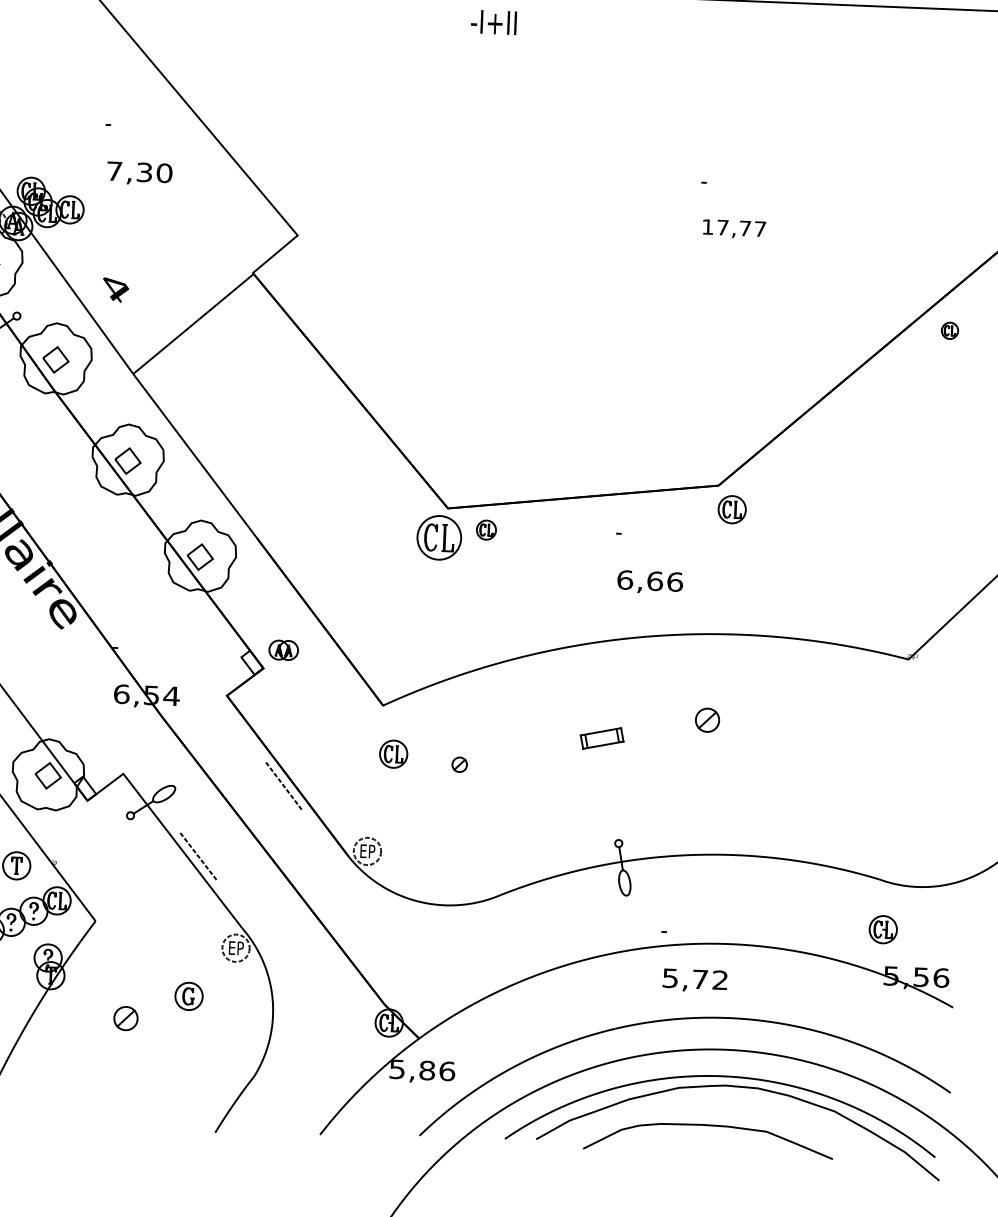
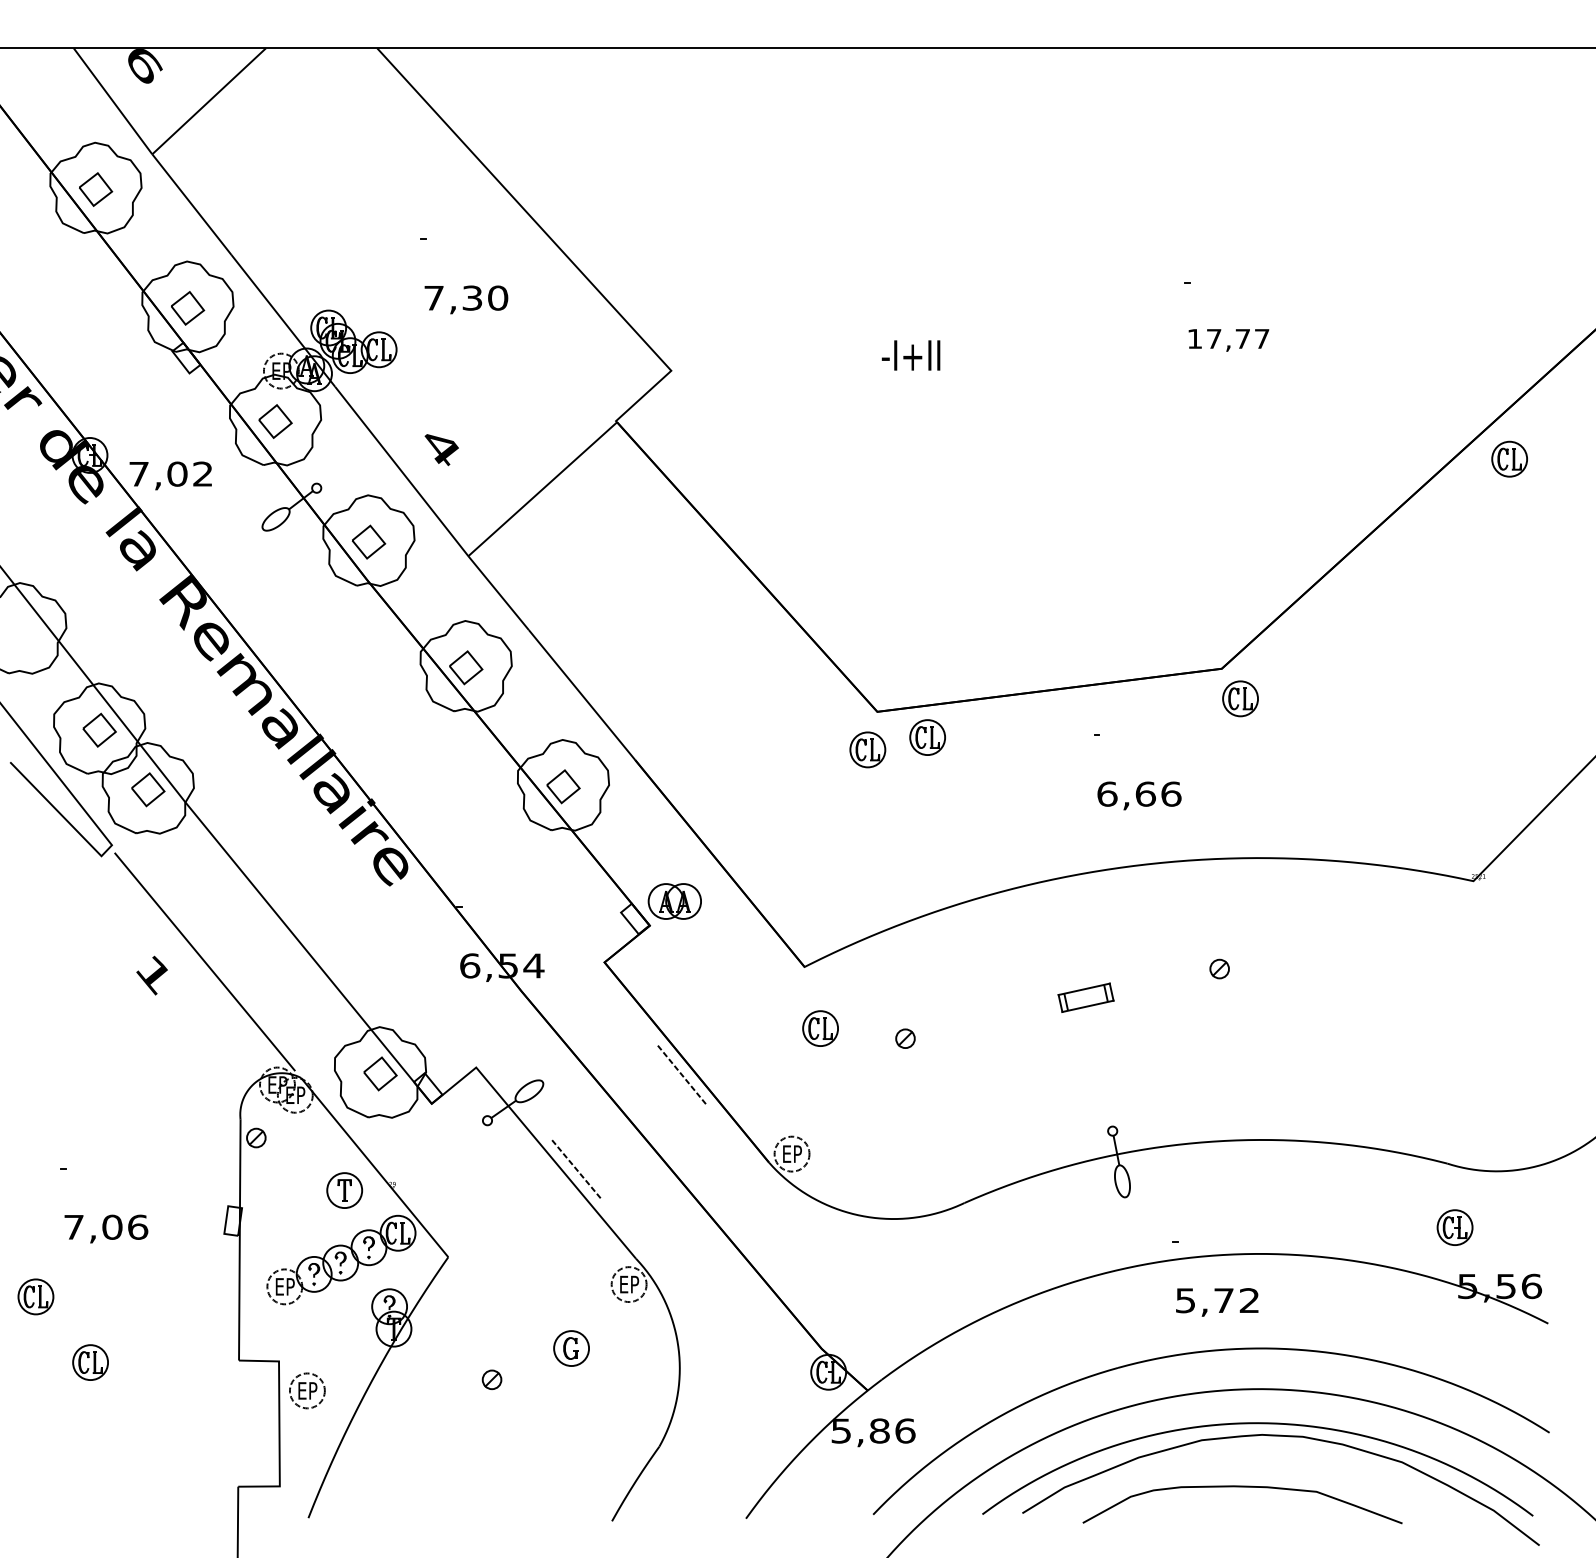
text: (493, 22) -> (910, 355), moved
part: (949, 330) -> (1509, 458), size x1.67
part: (486, 530) -> (927, 737), size x1.43
part: (439, 537) -> (867, 749), size x0.62
part: (283, 650) -> (674, 901), size x1.43
part: (707, 719) -> (1219, 968), size x0.62
part: (125, 1018) -> (491, 1379), size x0.62

